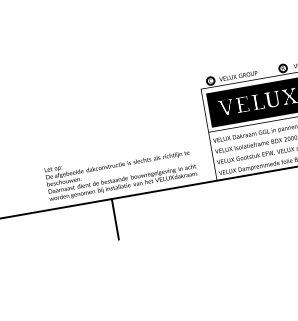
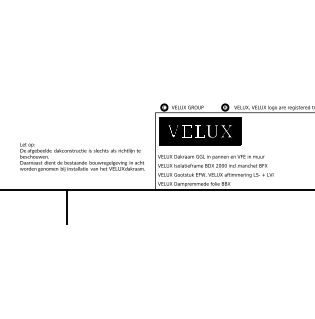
text: (121, 172) -> (82, 157), moved

